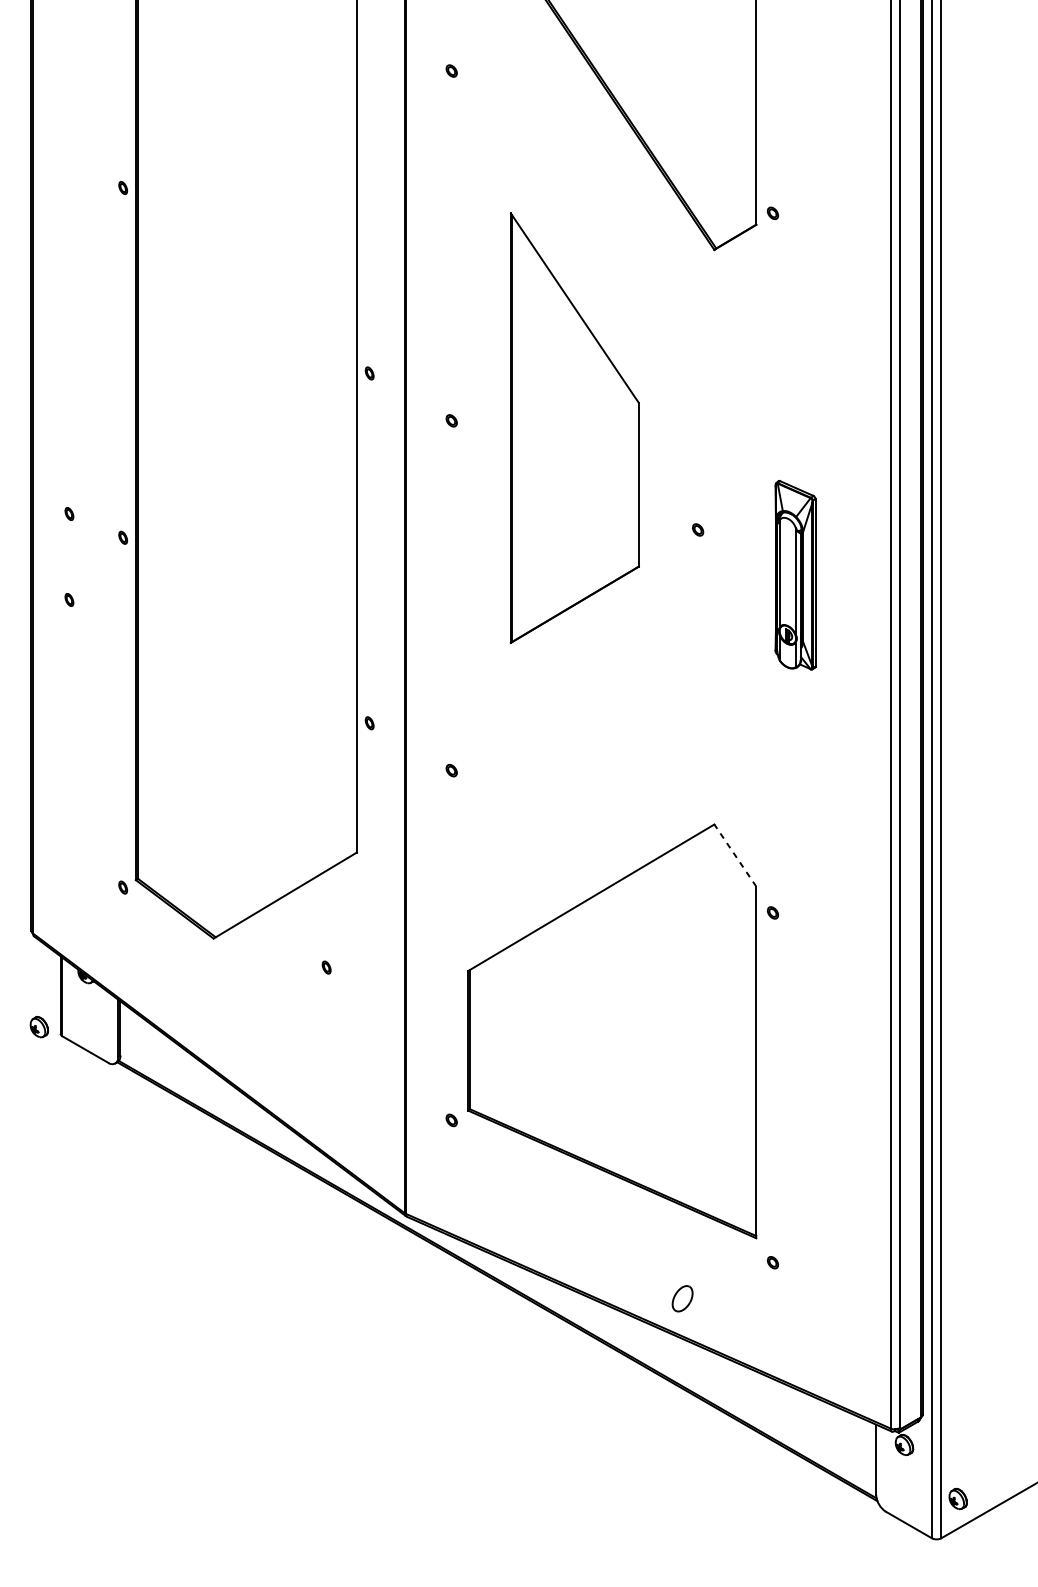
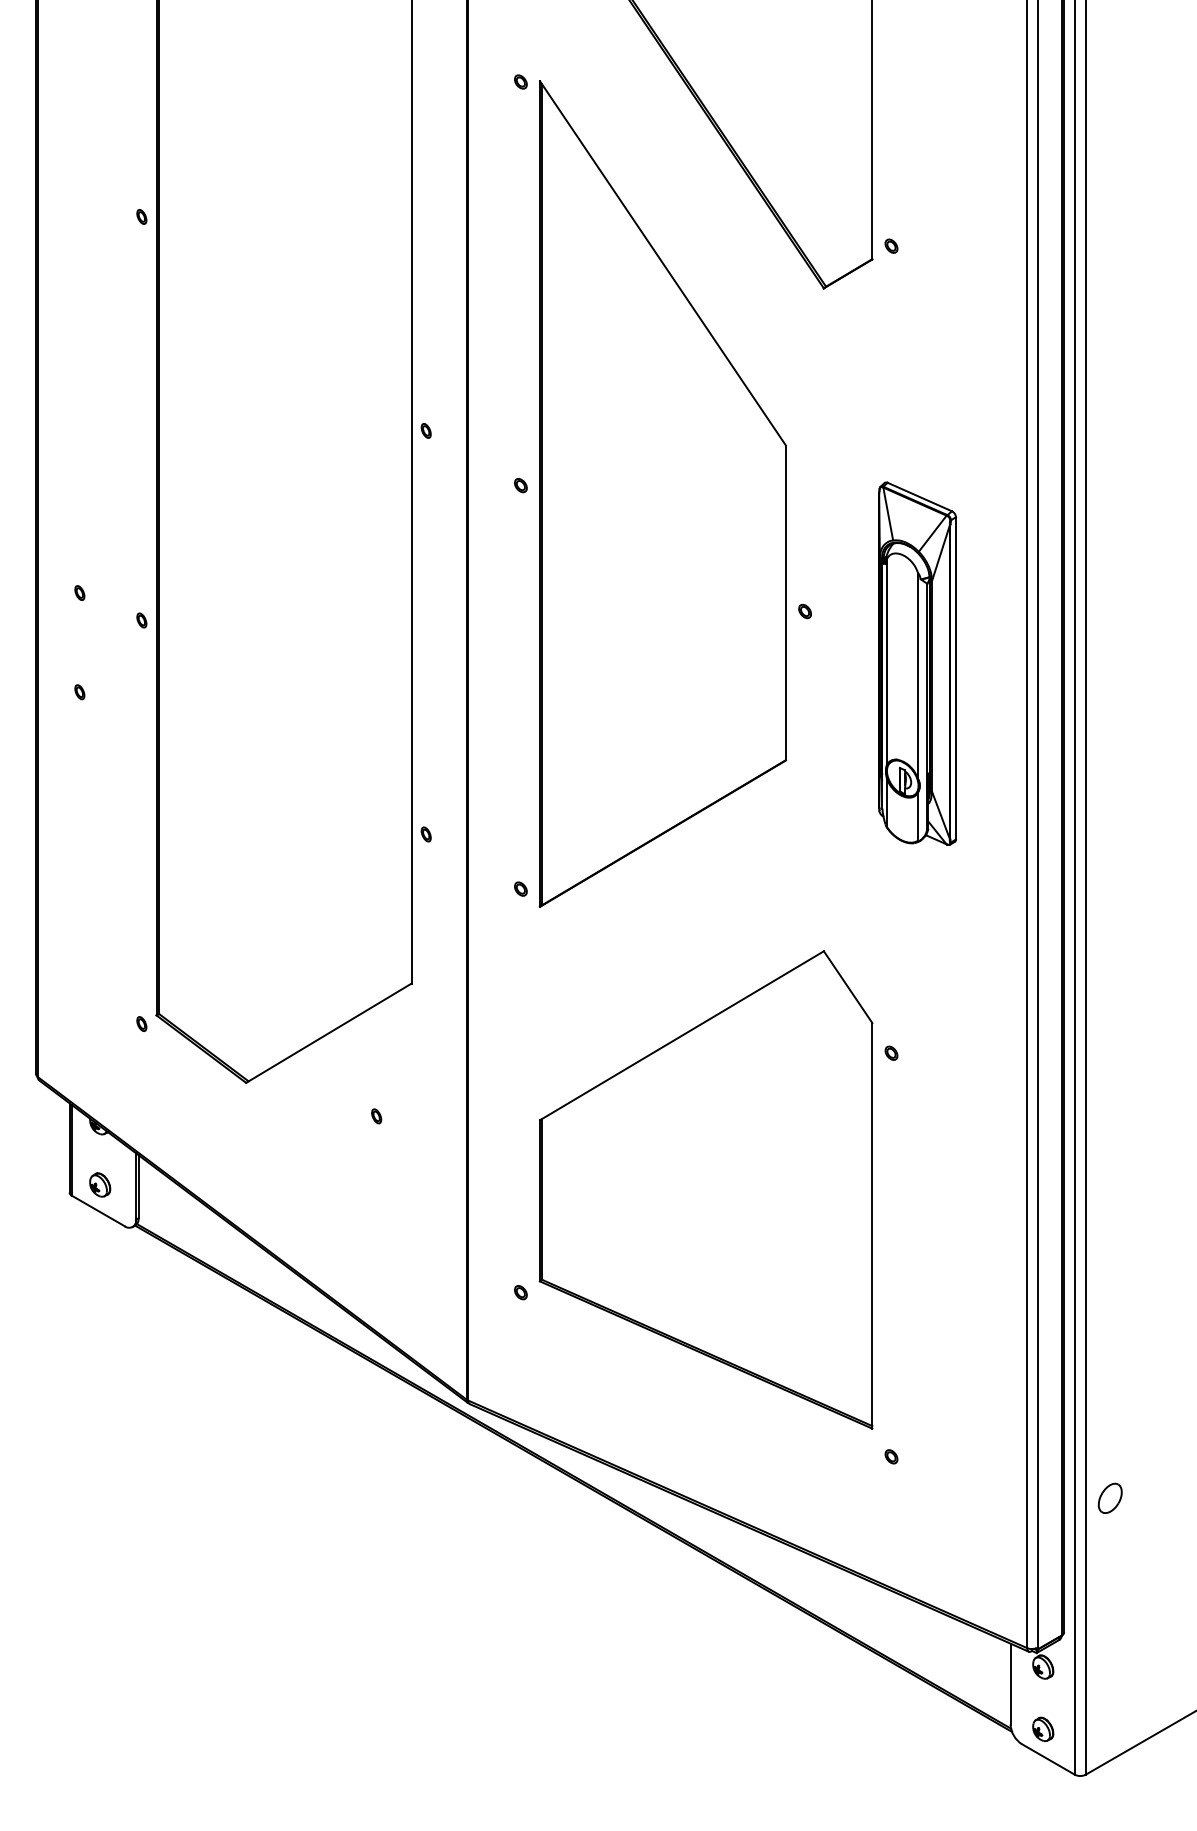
part: (574, 427) -> (662, 493), size x1.67
part: (795, 575) -> (917, 663), size x1.67
line: (734, 855) -> (847, 986), dashed -> solid
part: (39, 1026) -> (100, 1184), moved
part: (681, 1297) -> (1109, 1497), moved
part: (958, 1499) -> (1043, 1729), moved

